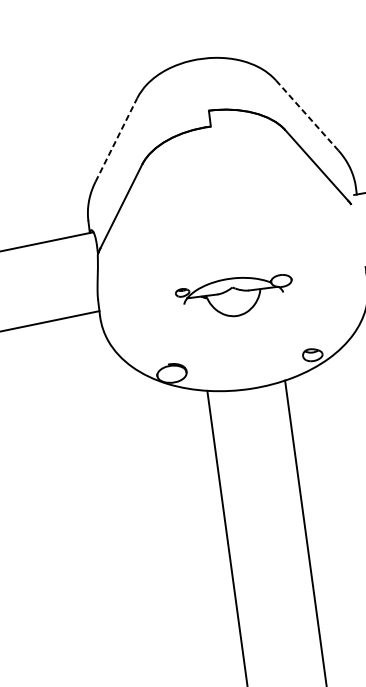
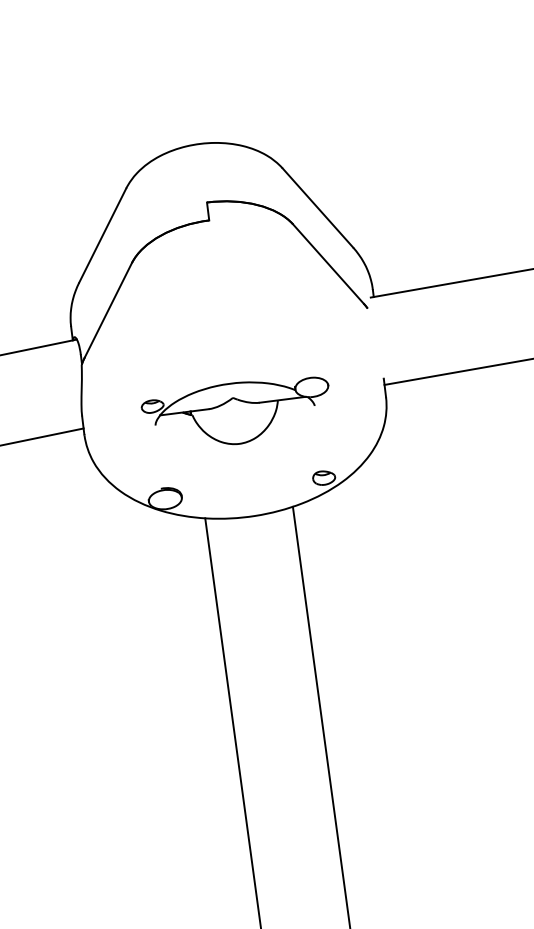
line: (306, 115) -> (317, 207), dashed -> solid
line: (116, 139) -> (102, 235), dashed -> solid
part: (233, 295) -> (234, 410), size x1.43

